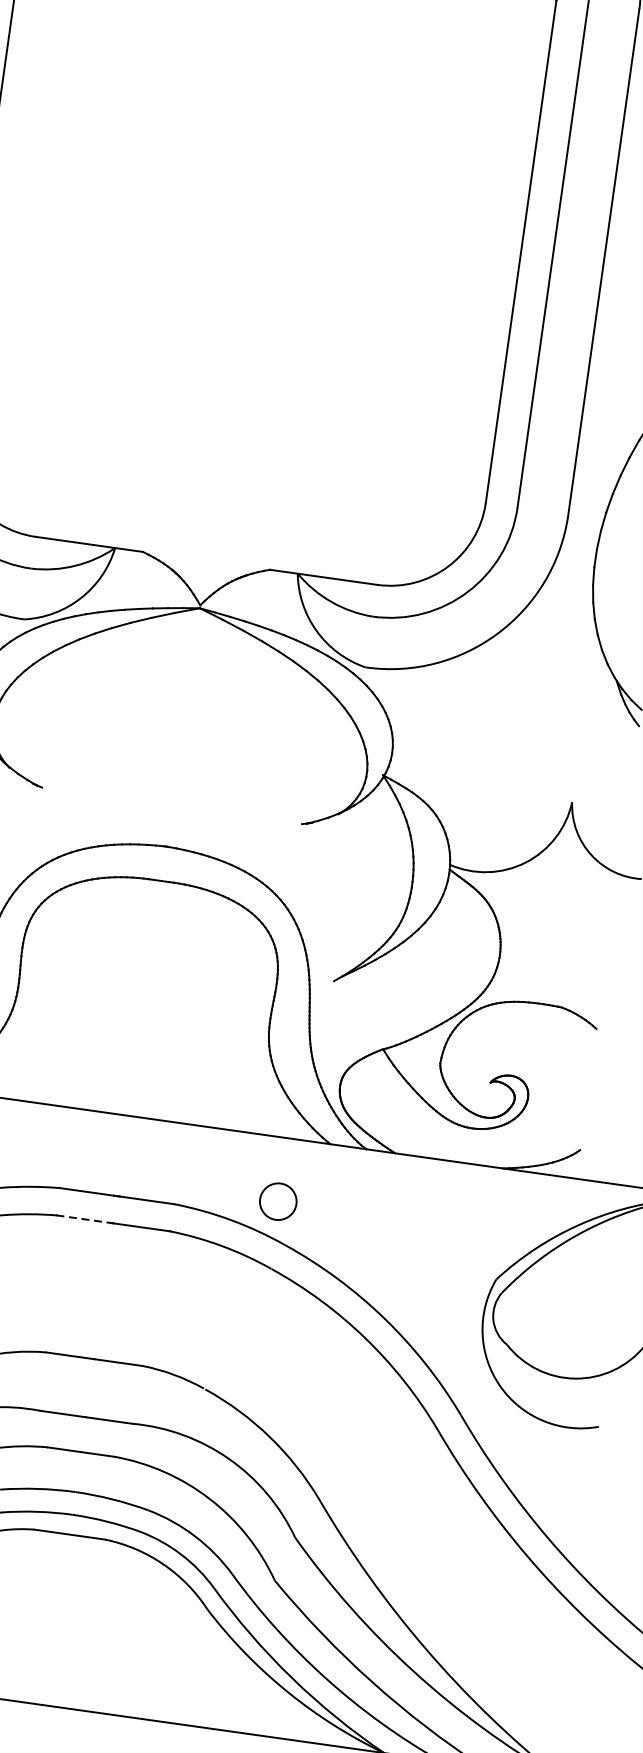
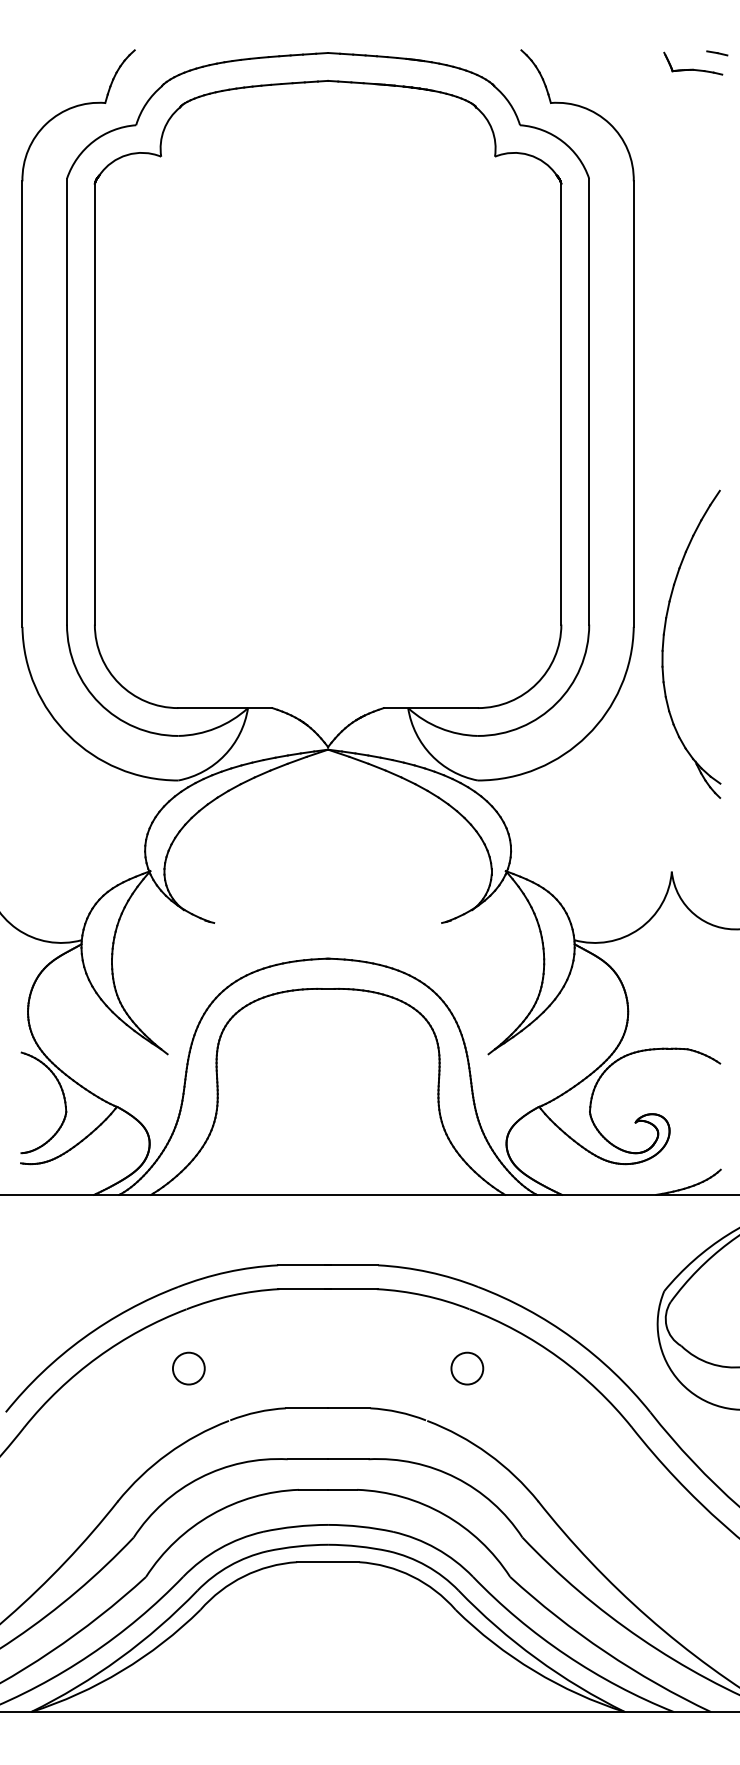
circle: (278, 1201) -> (467, 1368), moved
line: (87, 1220) -> (305, 1289), dashed -> solid

